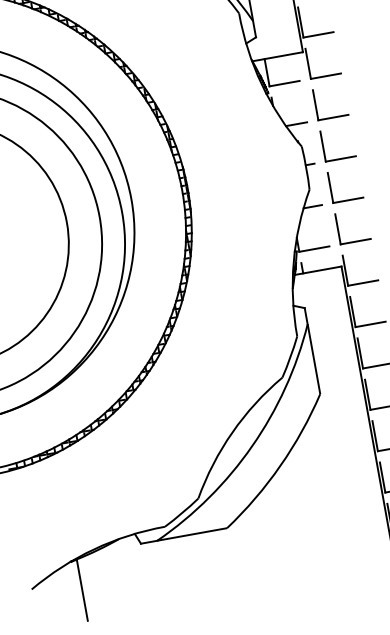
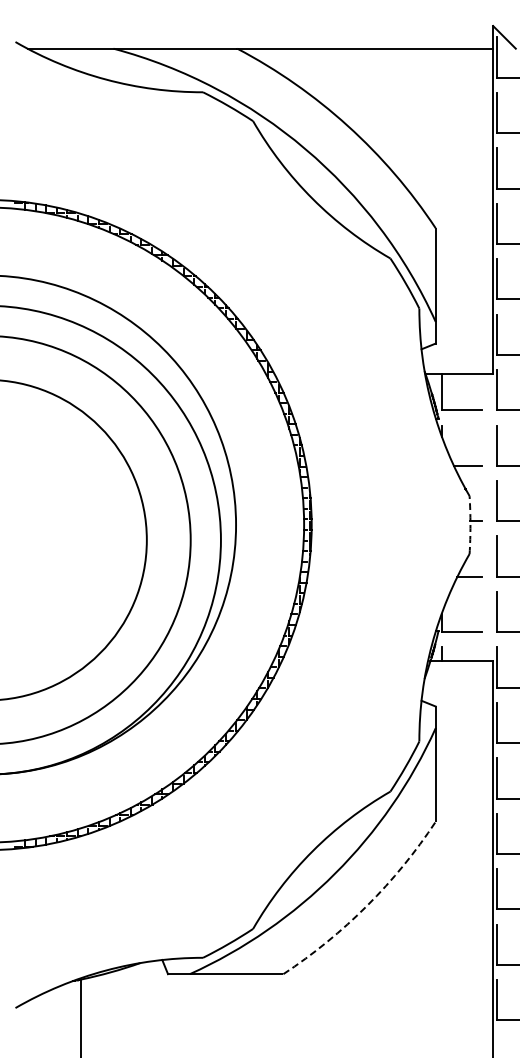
arc: (306, 168) -> (470, 525), solid -> dashed
arc: (280, 465) -> (367, 905), solid -> dashed

